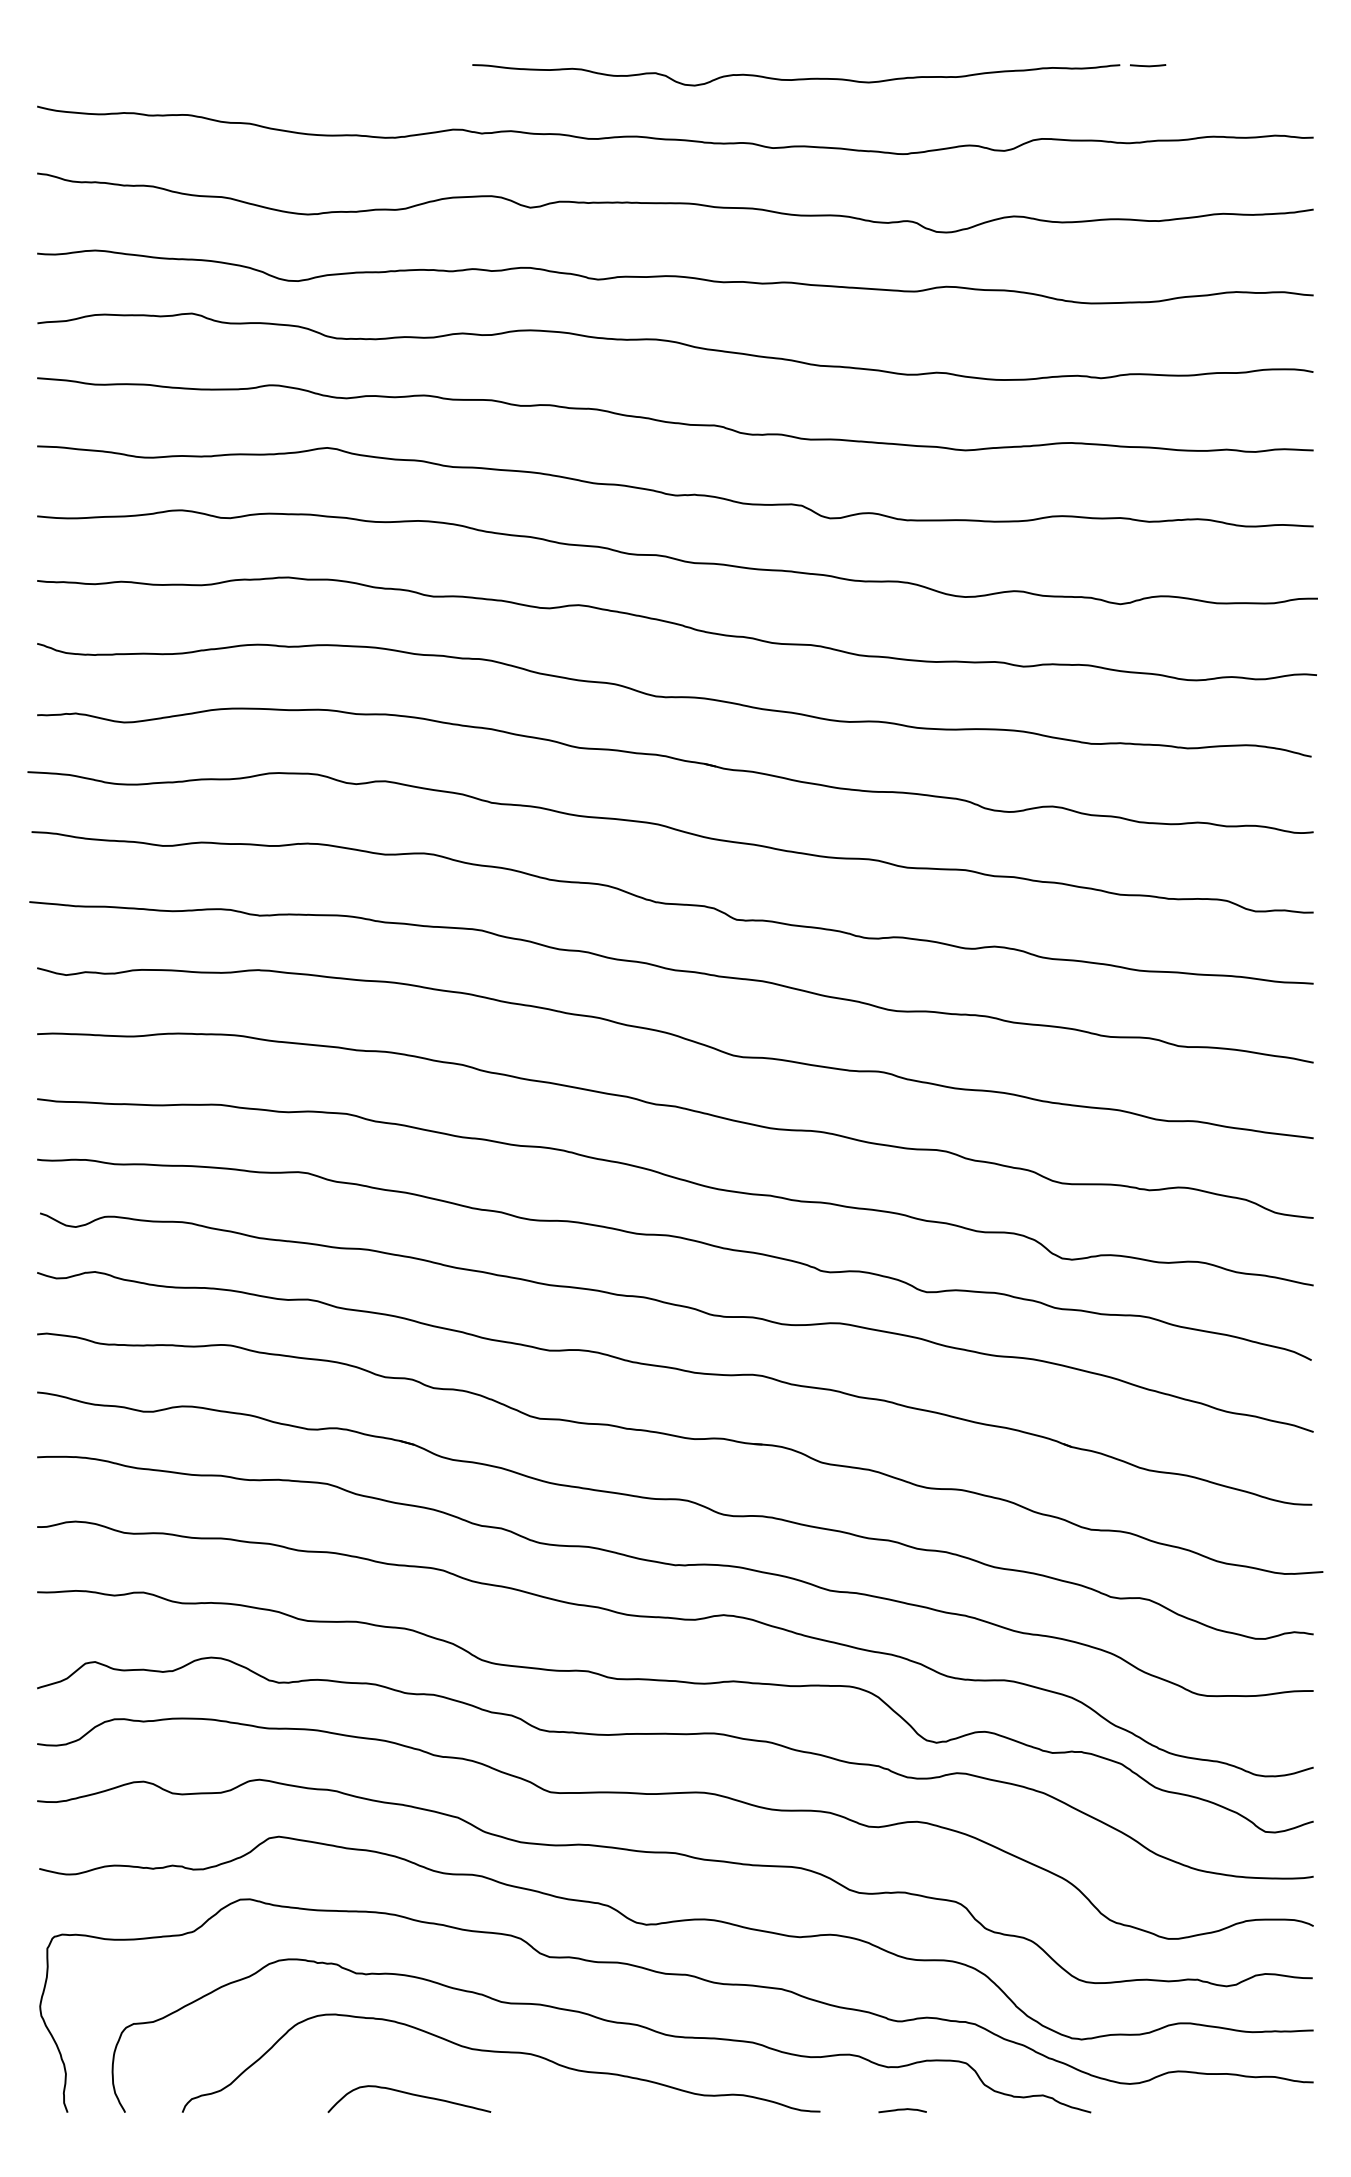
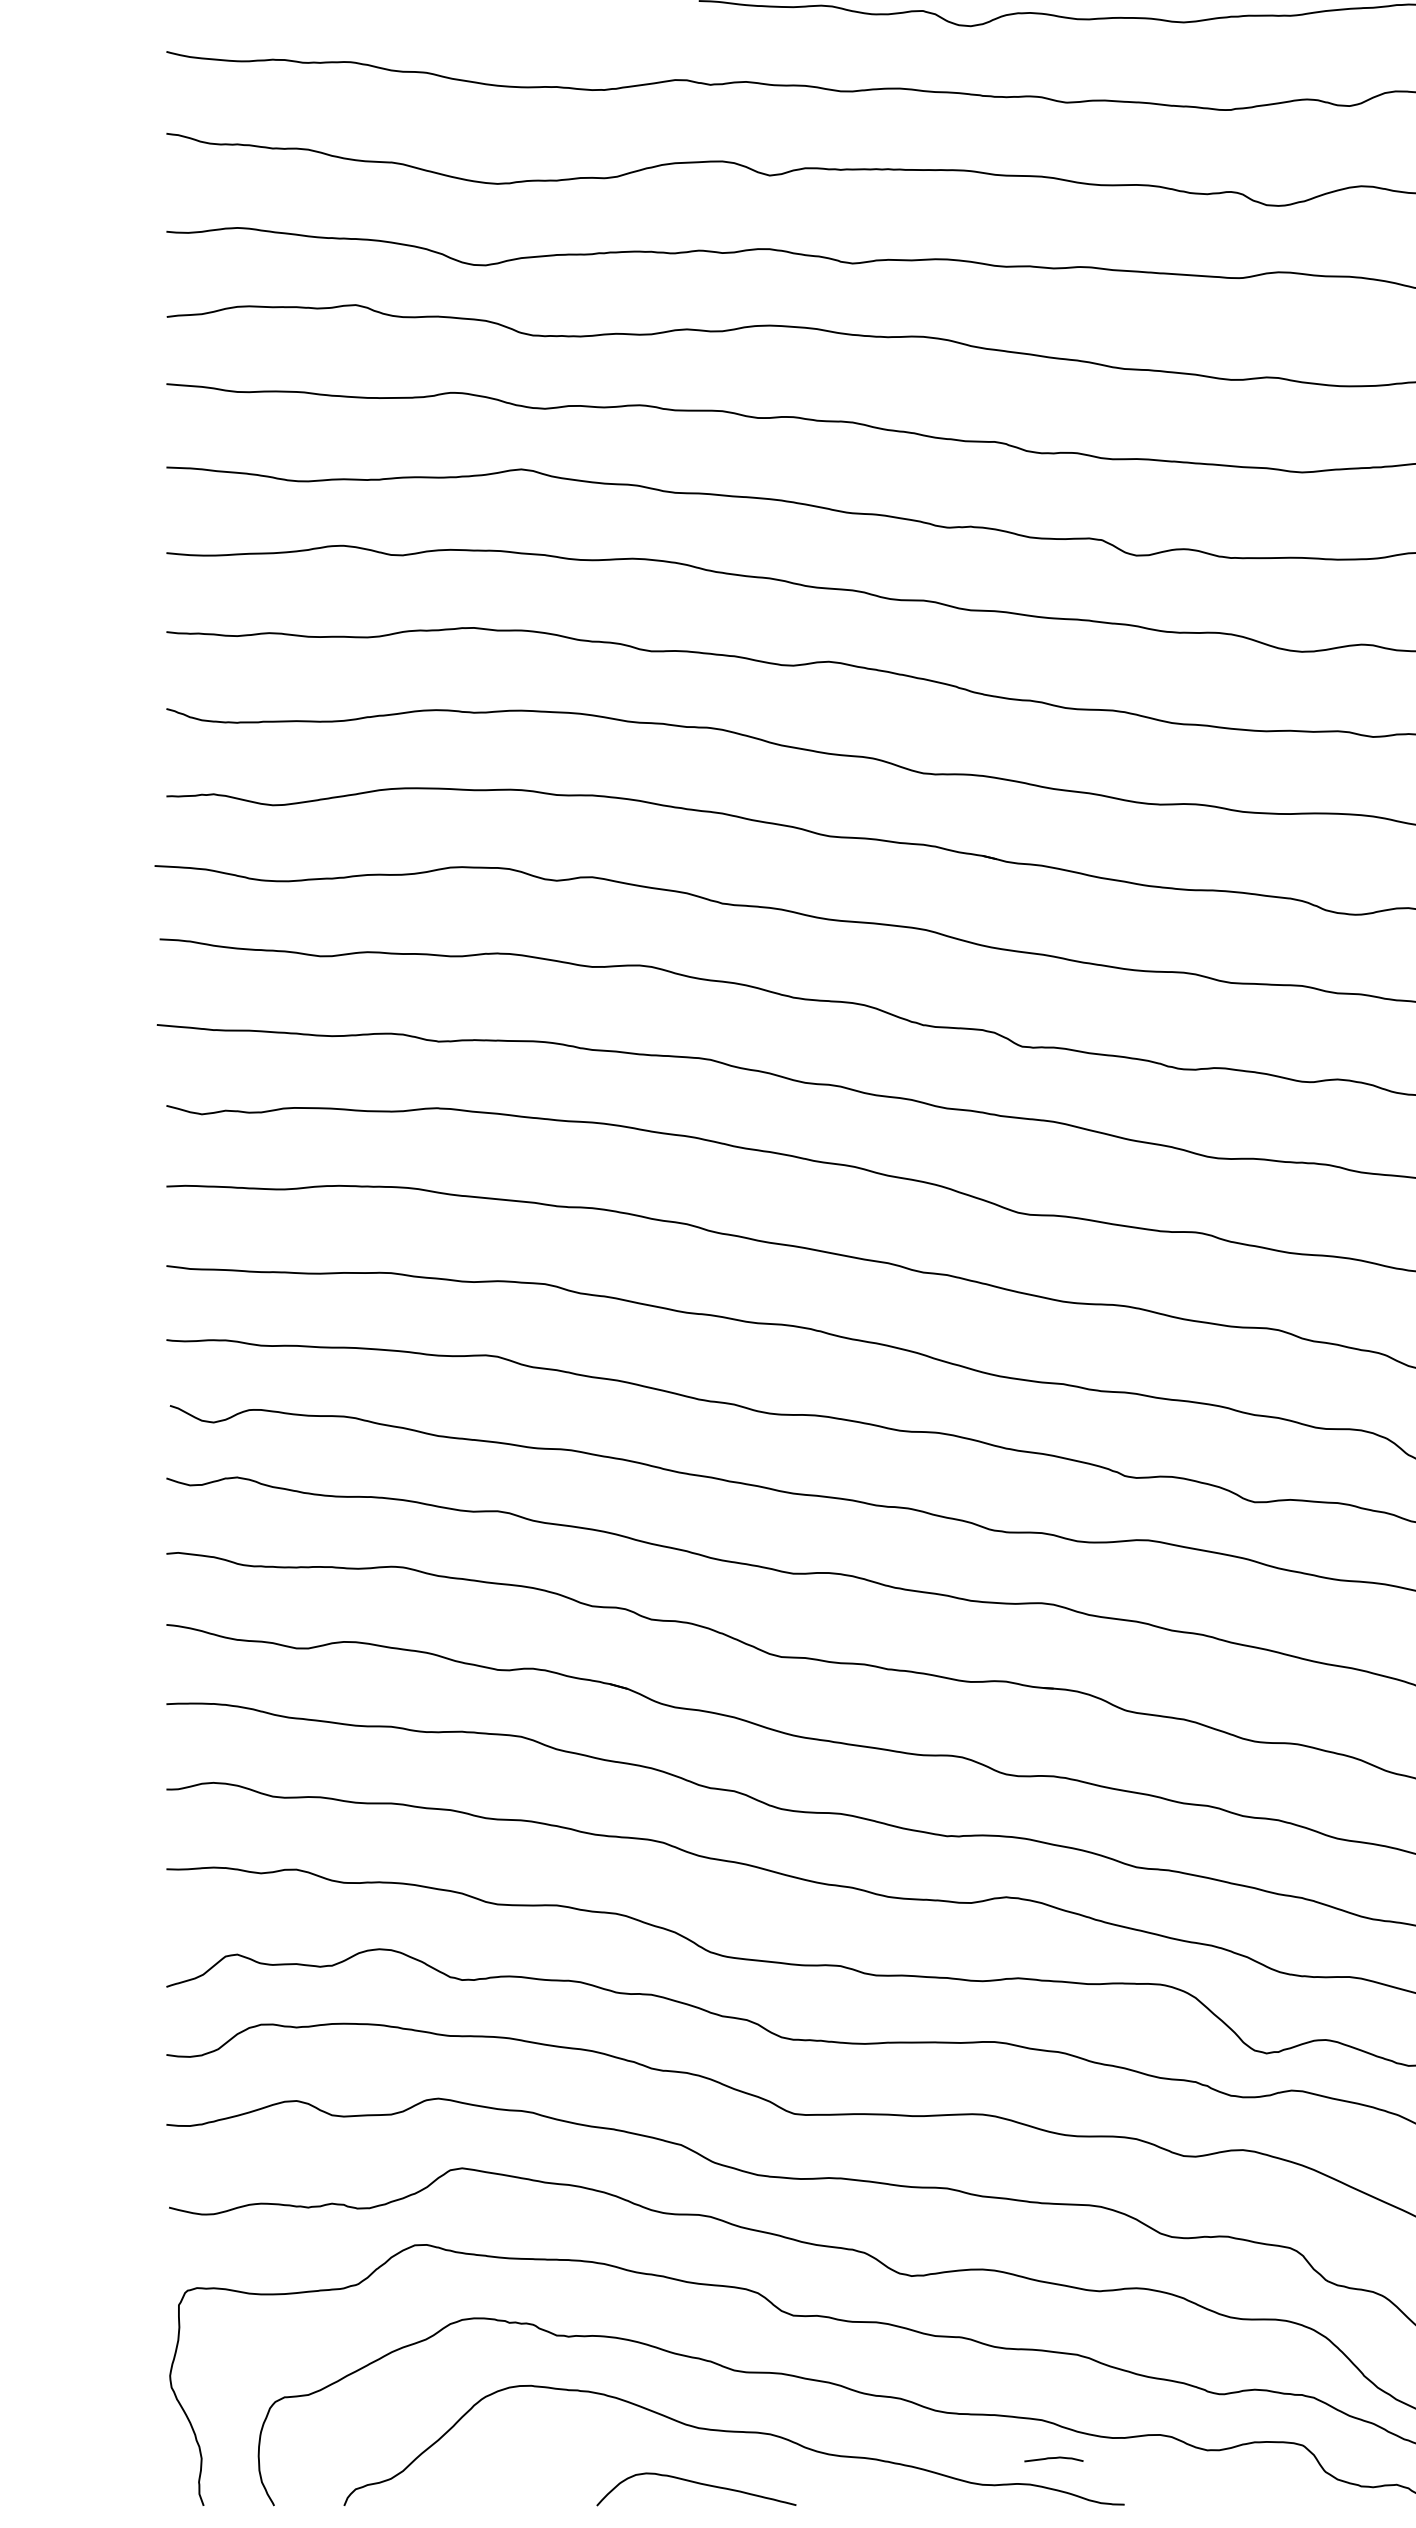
curve: (411, 2095) -> (698, 2484), moved
curve: (902, 2110) -> (1053, 2459), moved

